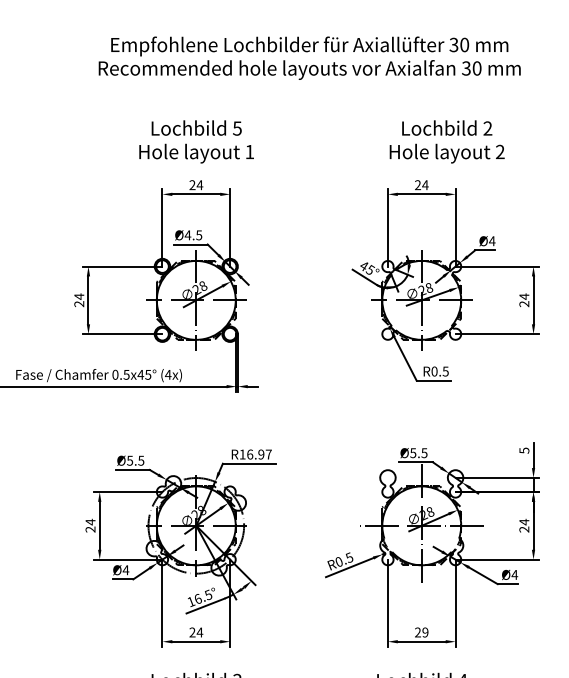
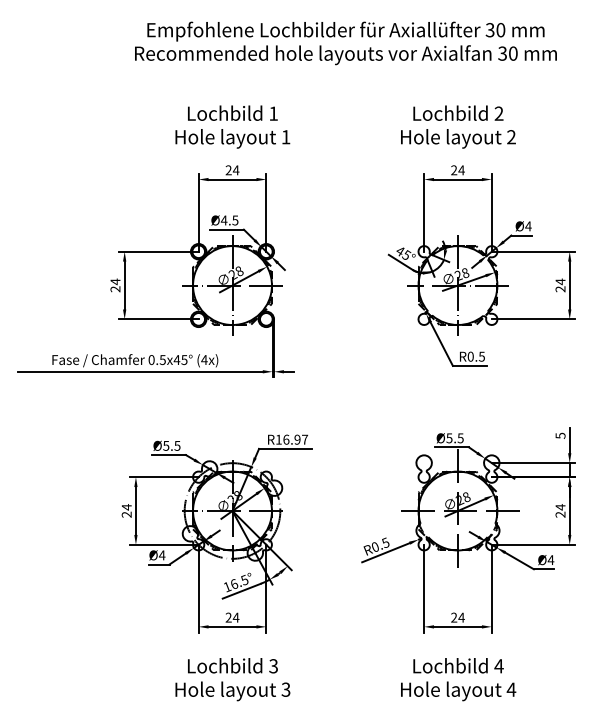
text: (237, 128) -> (273, 113), 5 -> 1
text: (447, 141) -> (458, 126), moved
text: (425, 632) -> (461, 617), 29 -> 24

